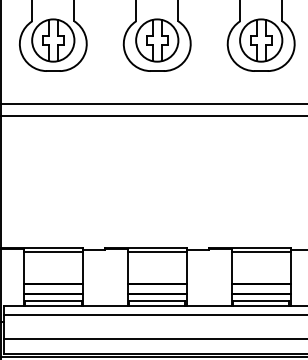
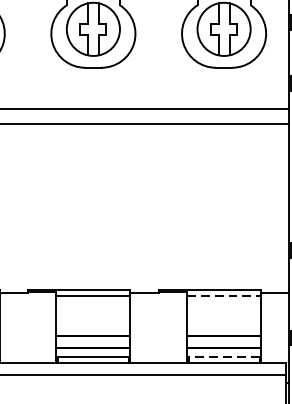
line: (261, 252) -> (224, 295), solid -> dashed
line: (260, 301) -> (223, 357), solid -> dashed

